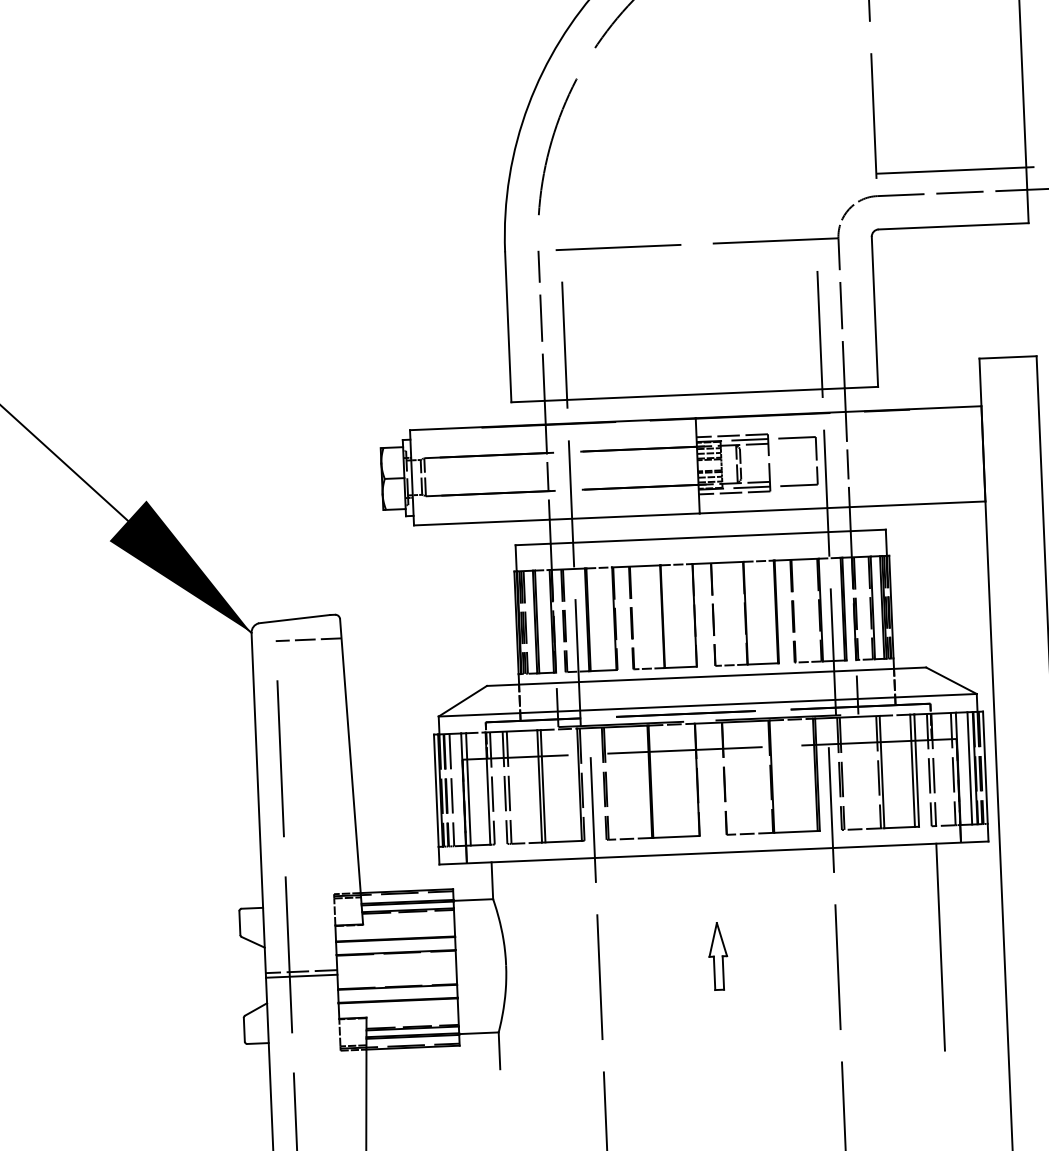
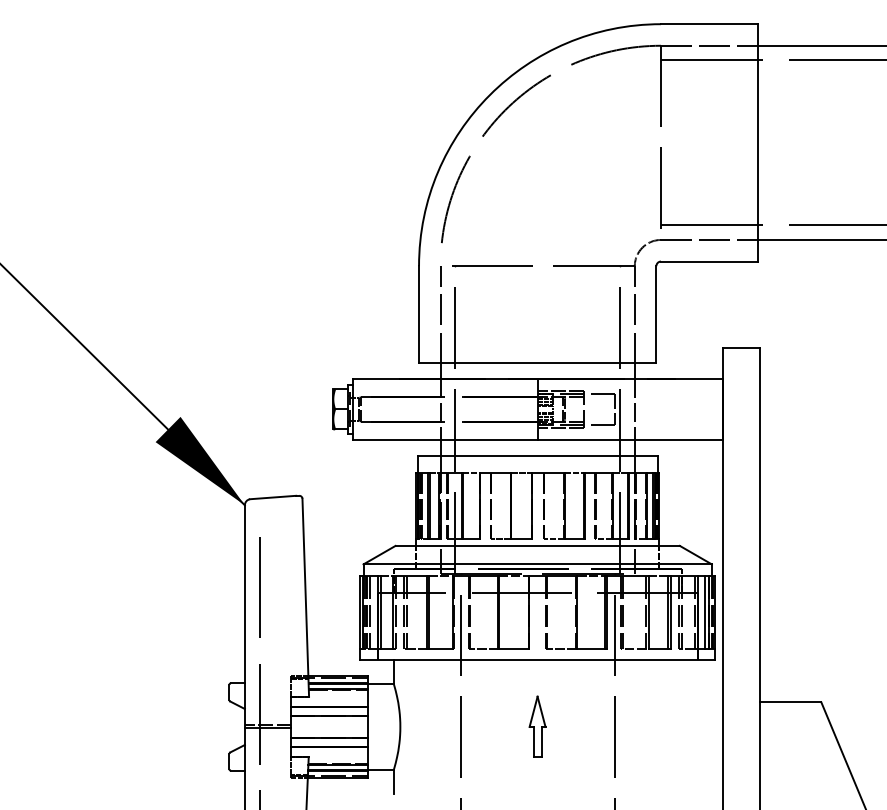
line: (308, 640) -> (281, 511), removed
line: (940, 946) -> (681, 726), removed
part: (717, 955) -> (537, 726), size x1.4

